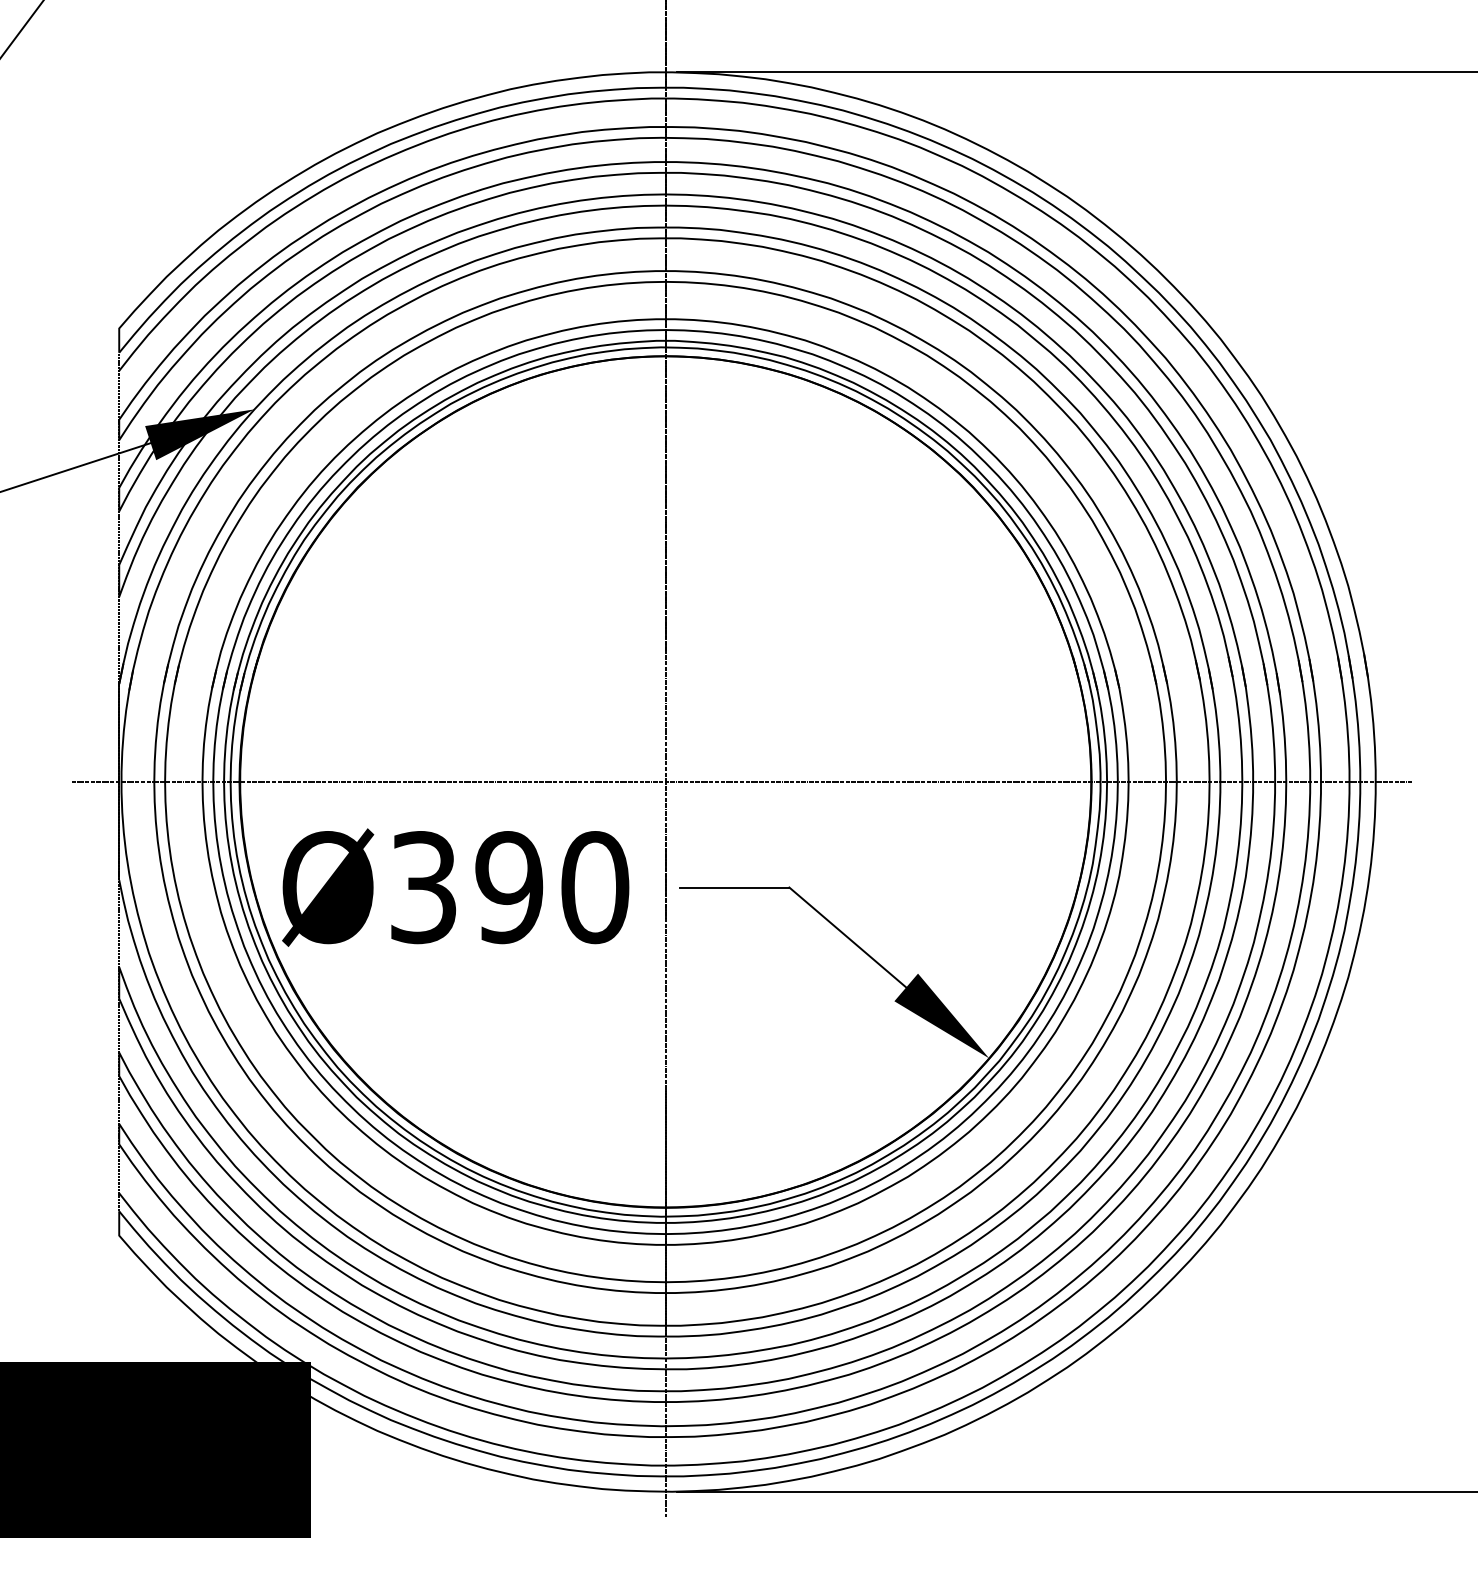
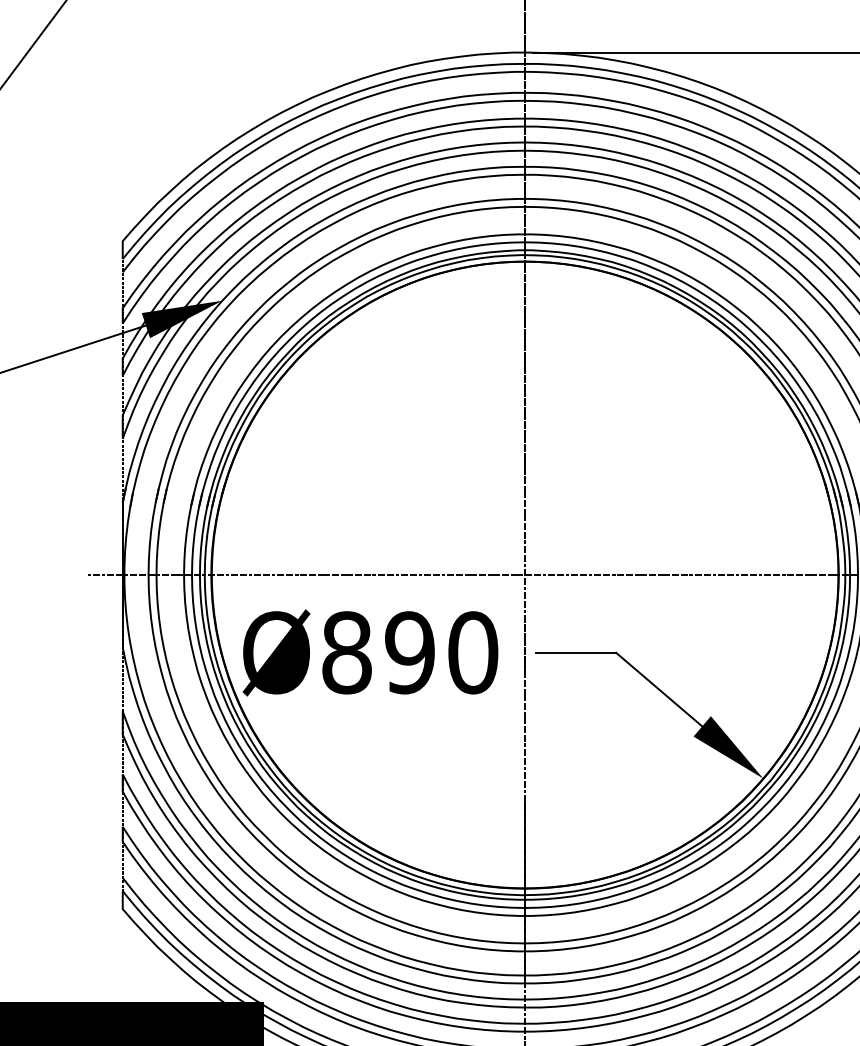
text: (423, 887) -> (346, 652), Ø390 -> Ø890

